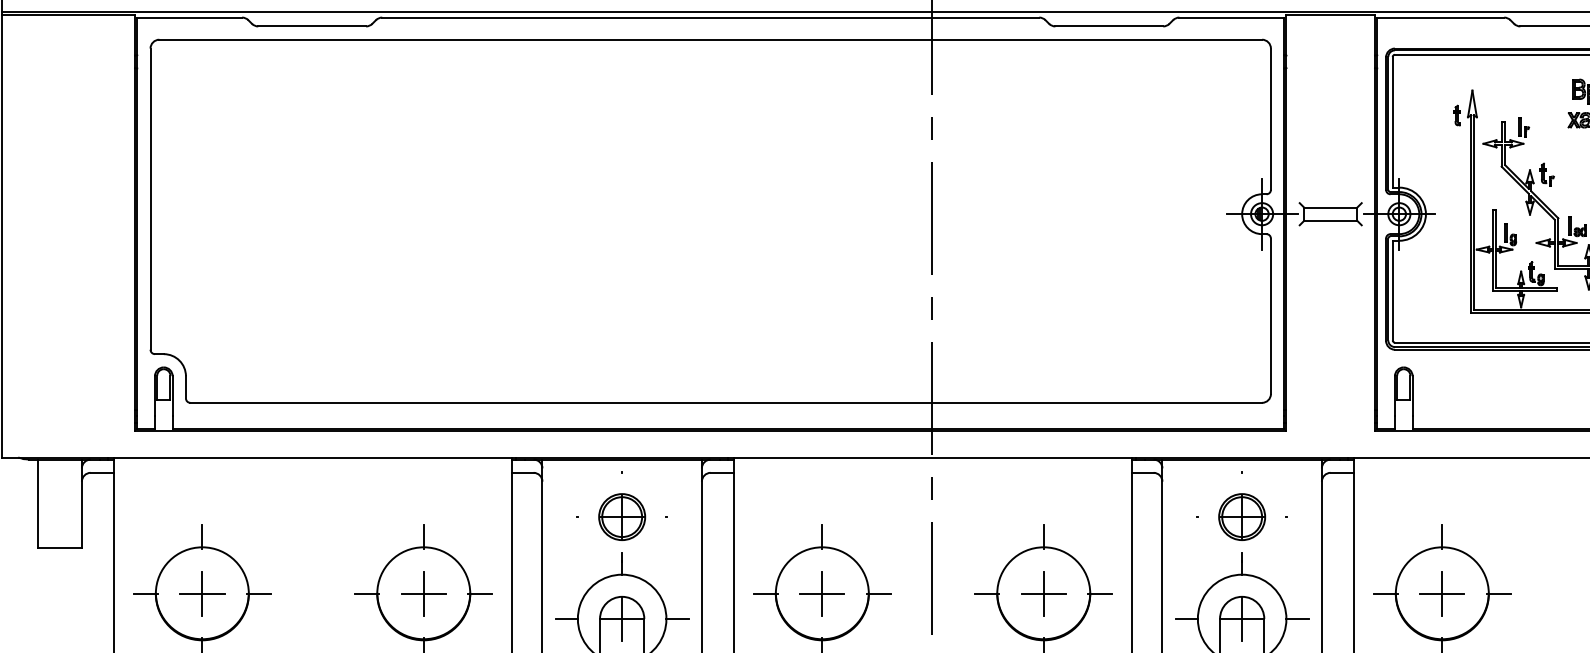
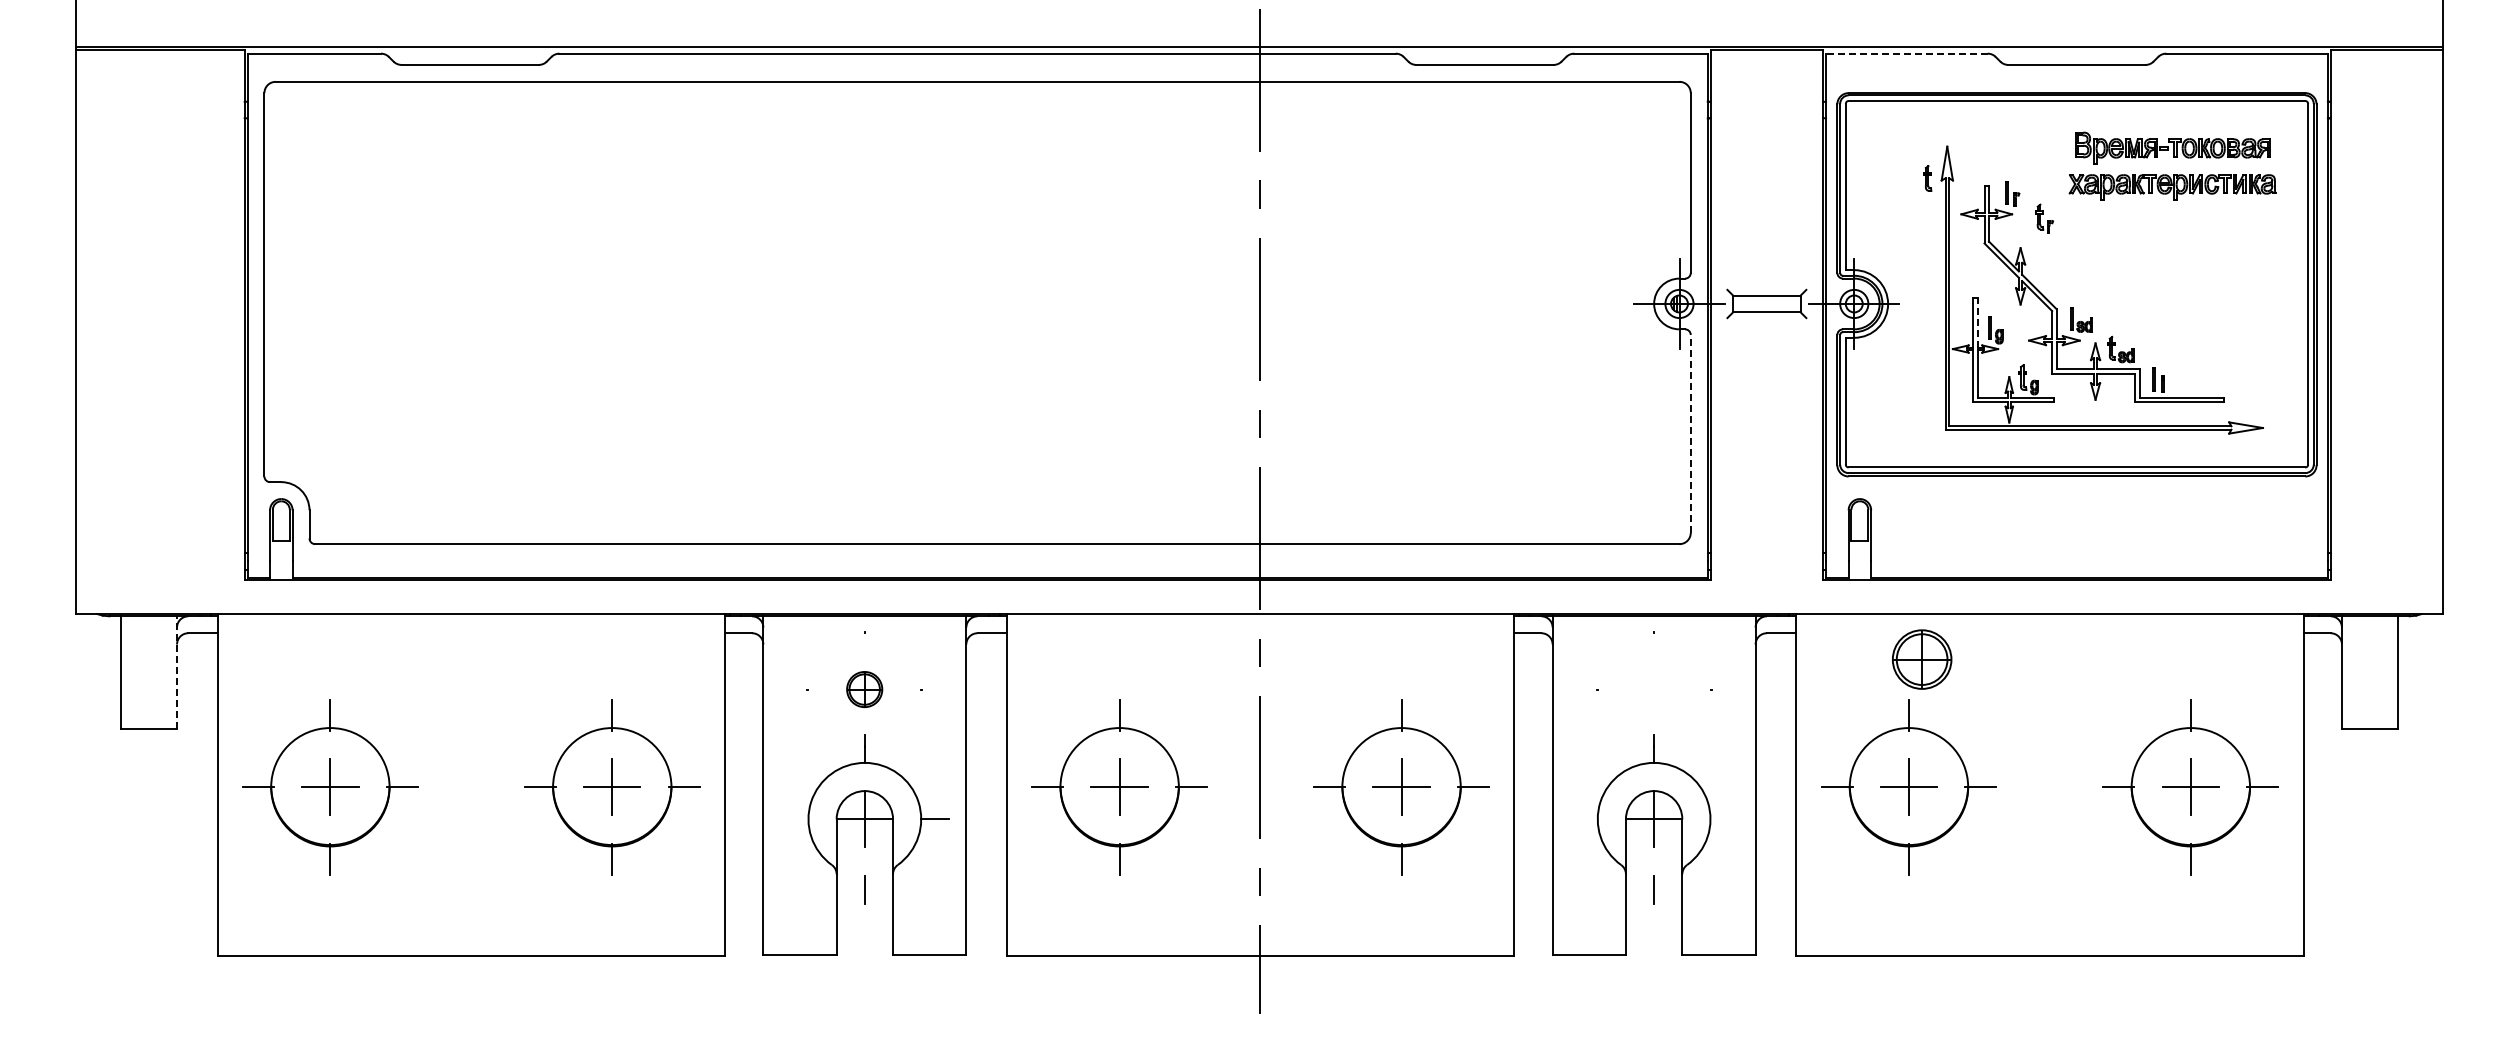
line: (1440, 17) -> (1906, 53), solid -> dashed
part: (1547, 174) -> (2044, 218), moved
line: (1496, 229) -> (1977, 323), solid -> dashed
line: (1270, 315) -> (1690, 433), solid -> dashed
line: (82, 503) -> (177, 672), solid -> dashed
part: (621, 517) -> (864, 689), size x0.6
part: (1242, 517) -> (1922, 659), moved
line: (566, 619) -> (794, 819), removed
line: (1186, 619) -> (1583, 819), removed
line: (1297, 619) -> (1724, 819), removed

